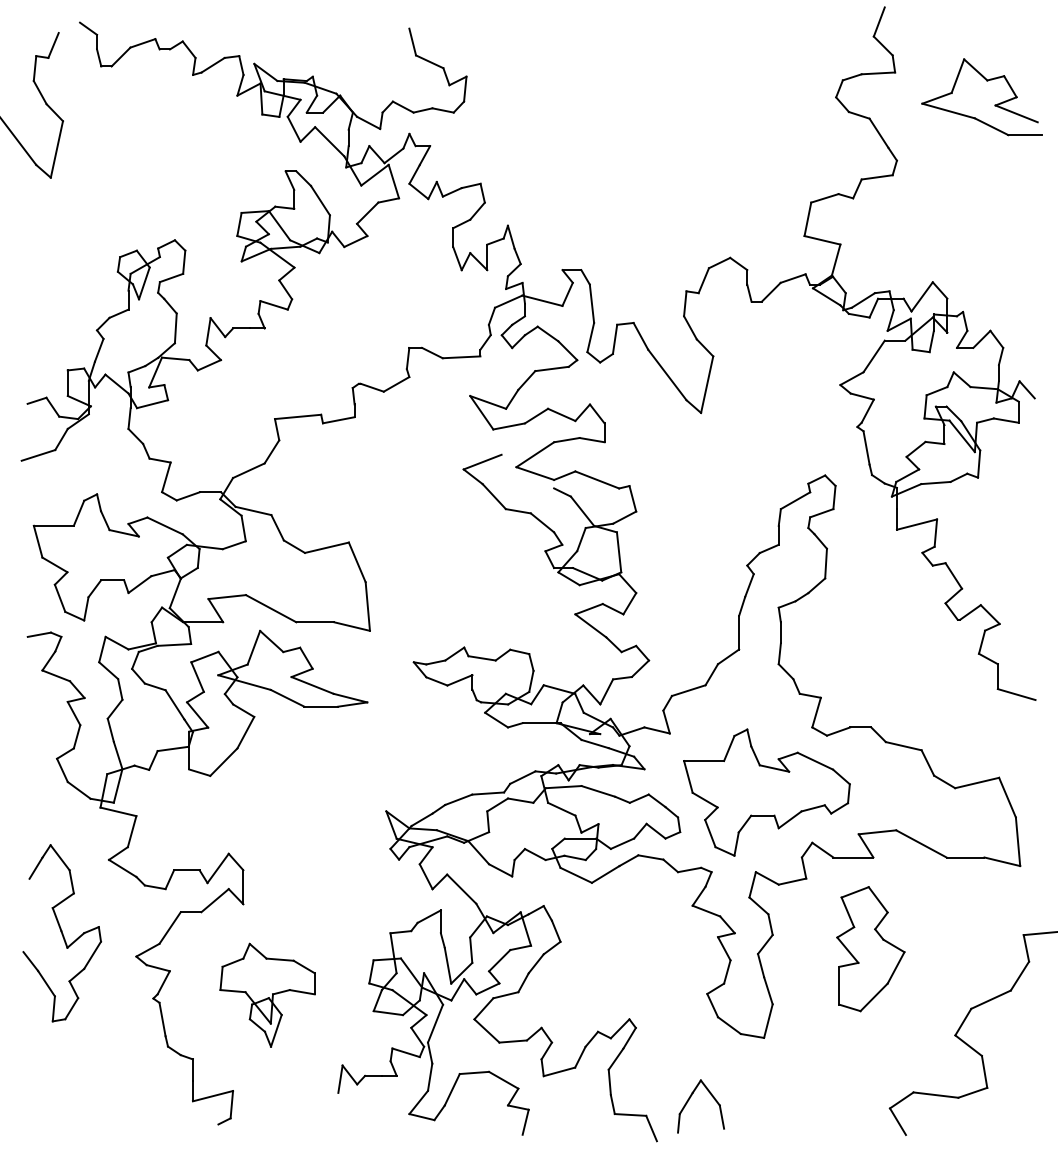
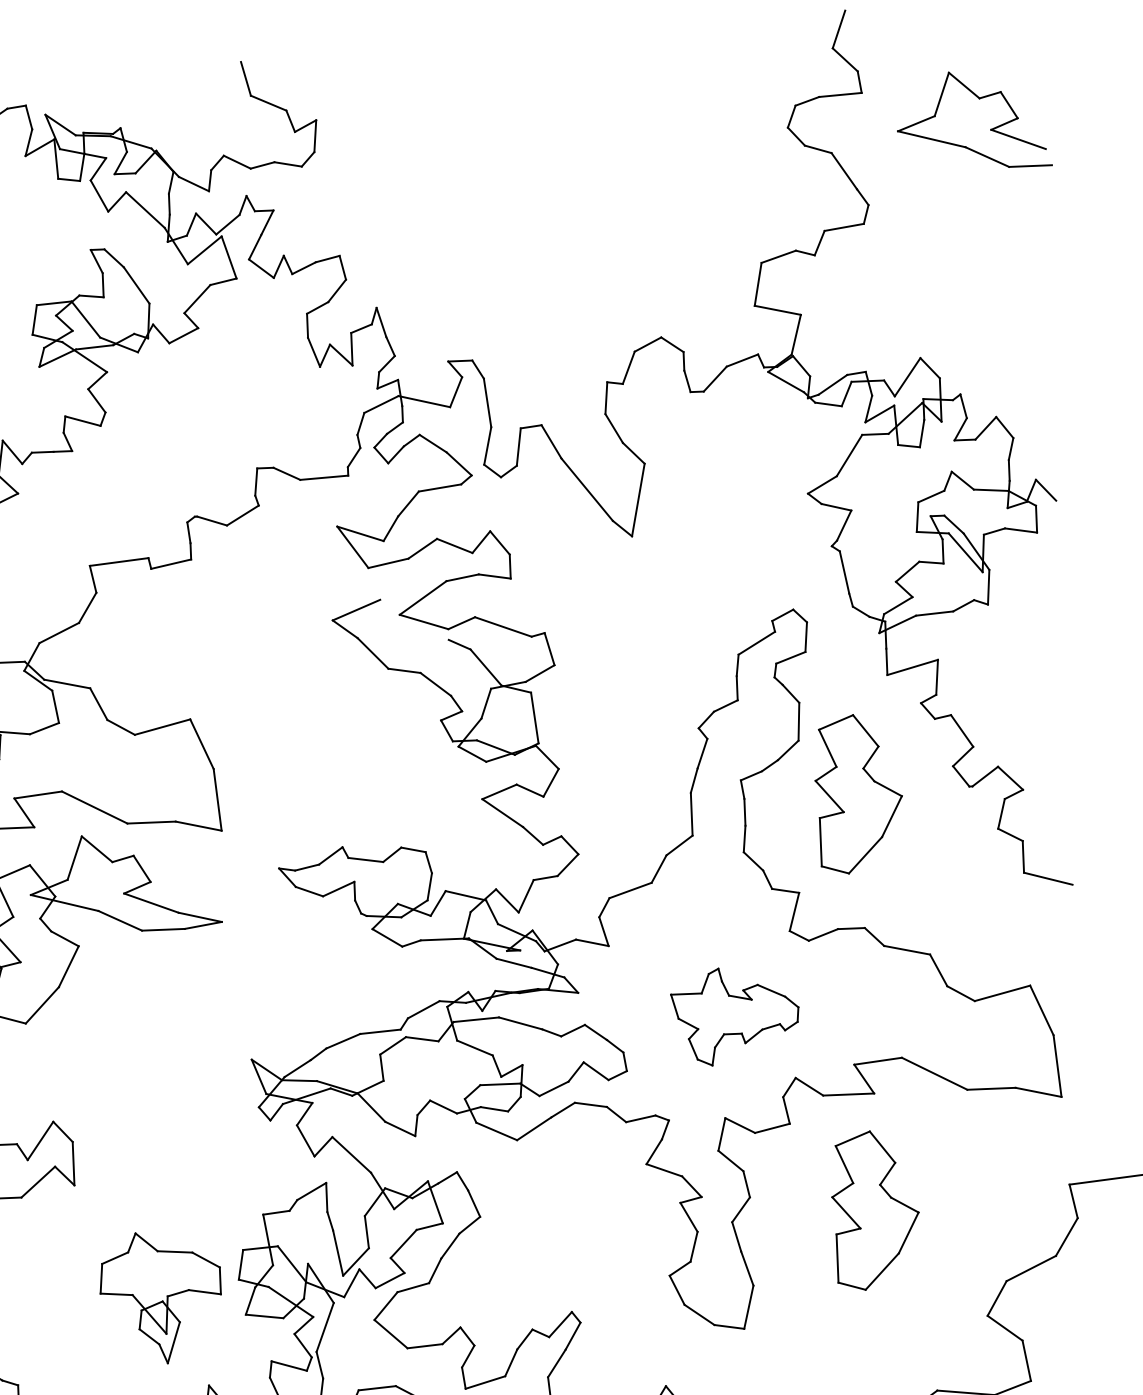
part: (870, 622) -> (858, 794), added
part: (766, 792) -> (734, 1016), size x0.6
part: (267, 994) -> (160, 1296), moved

